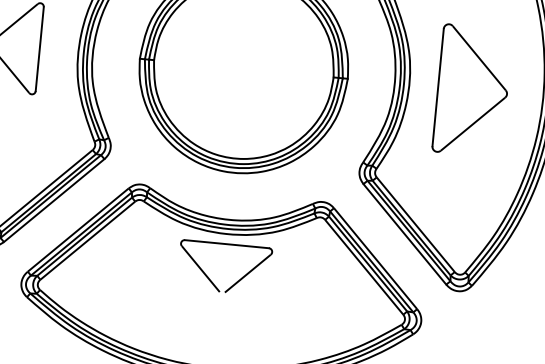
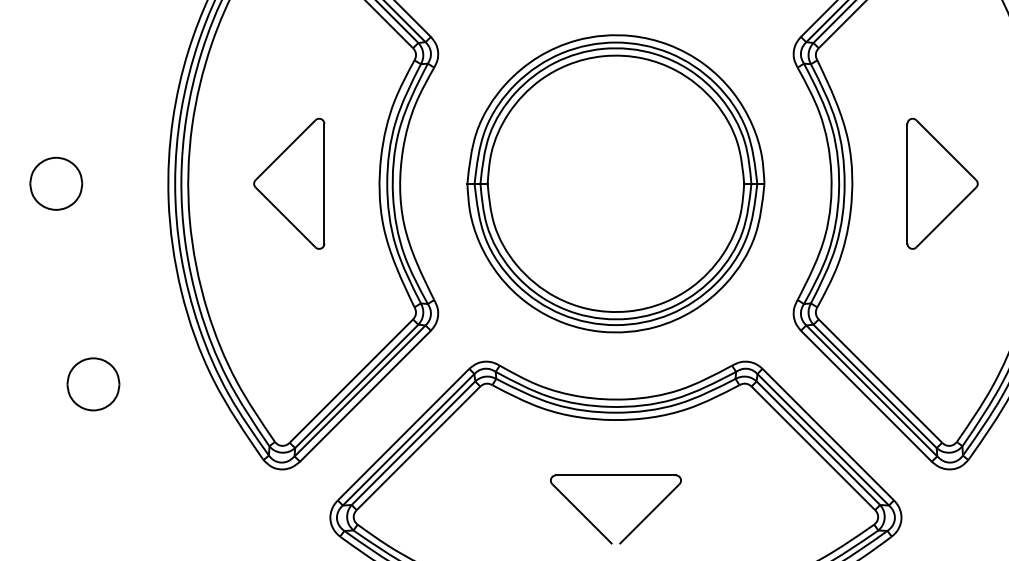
part: (472, 90) -> (942, 183), size x0.71
part: (210, 279) -> (597, 527), moved

